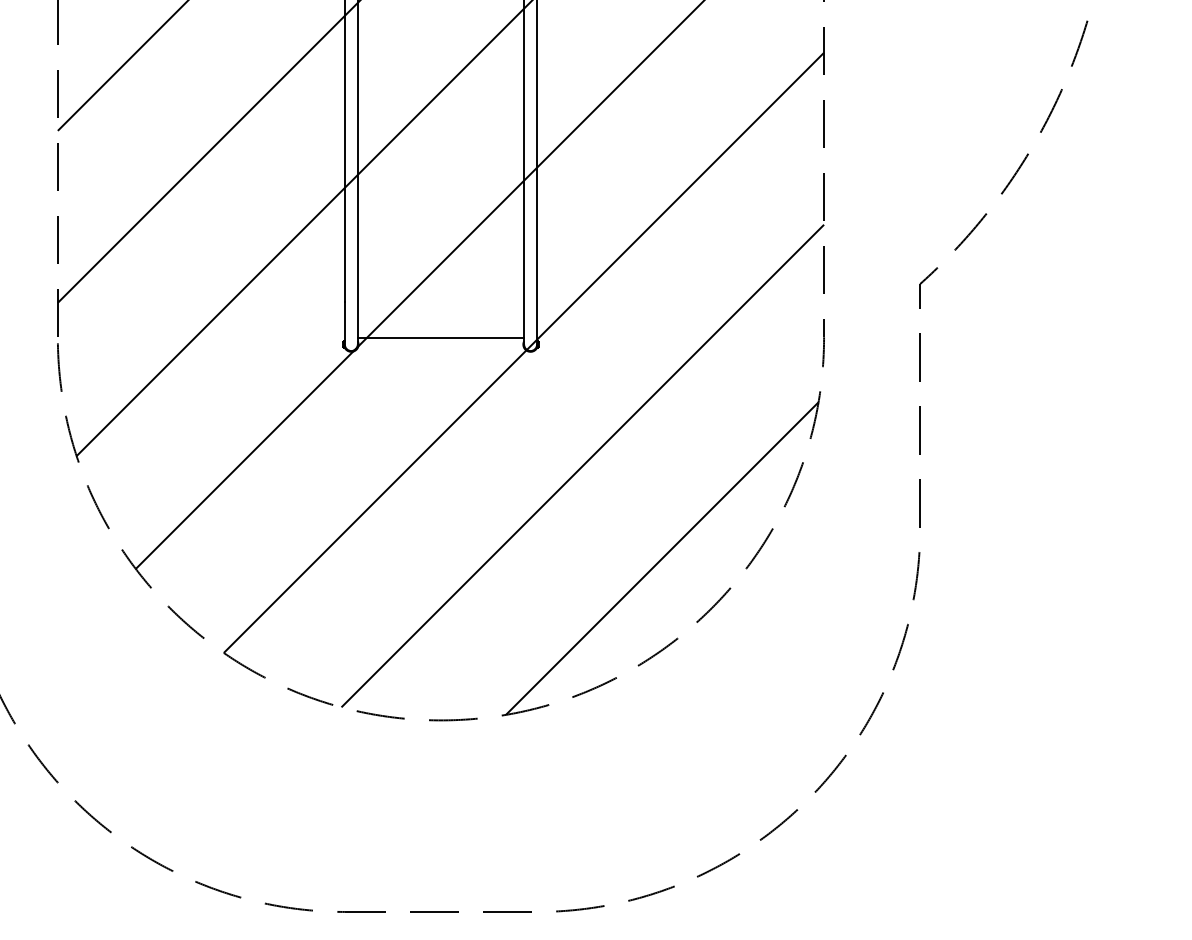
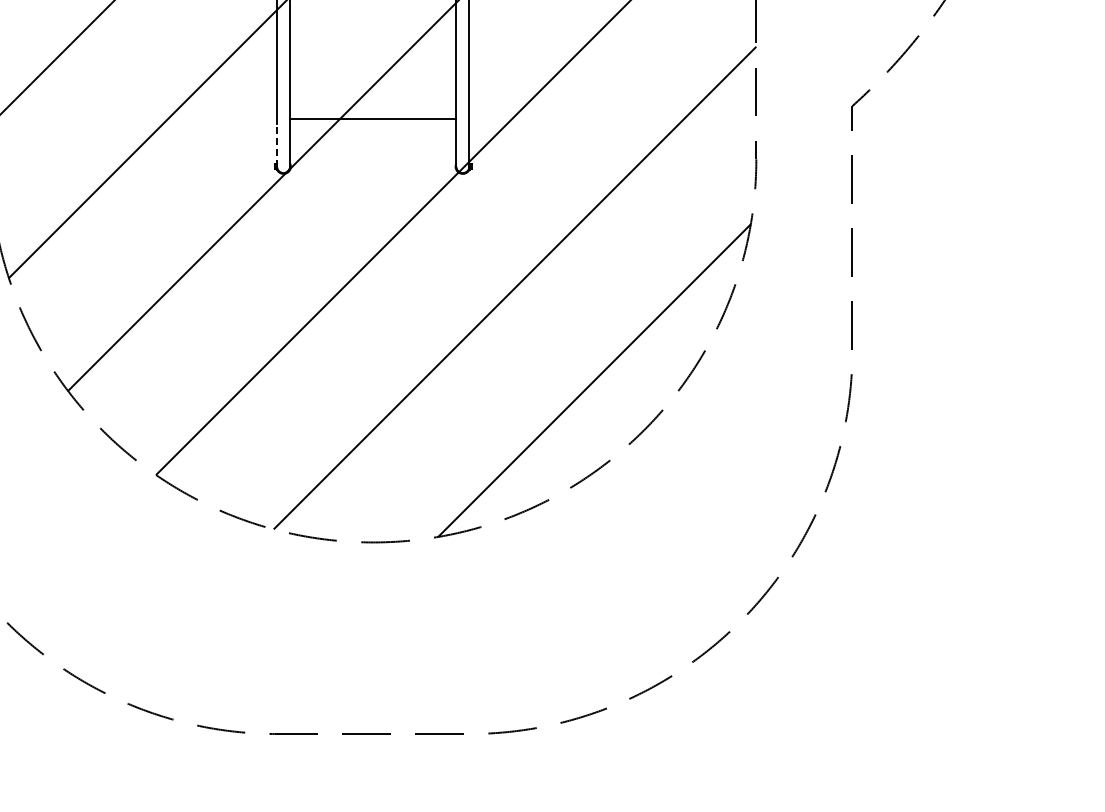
line: (344, 322) -> (276, 144), solid -> dashed
line: (440, 338) -> (372, 119), moved

